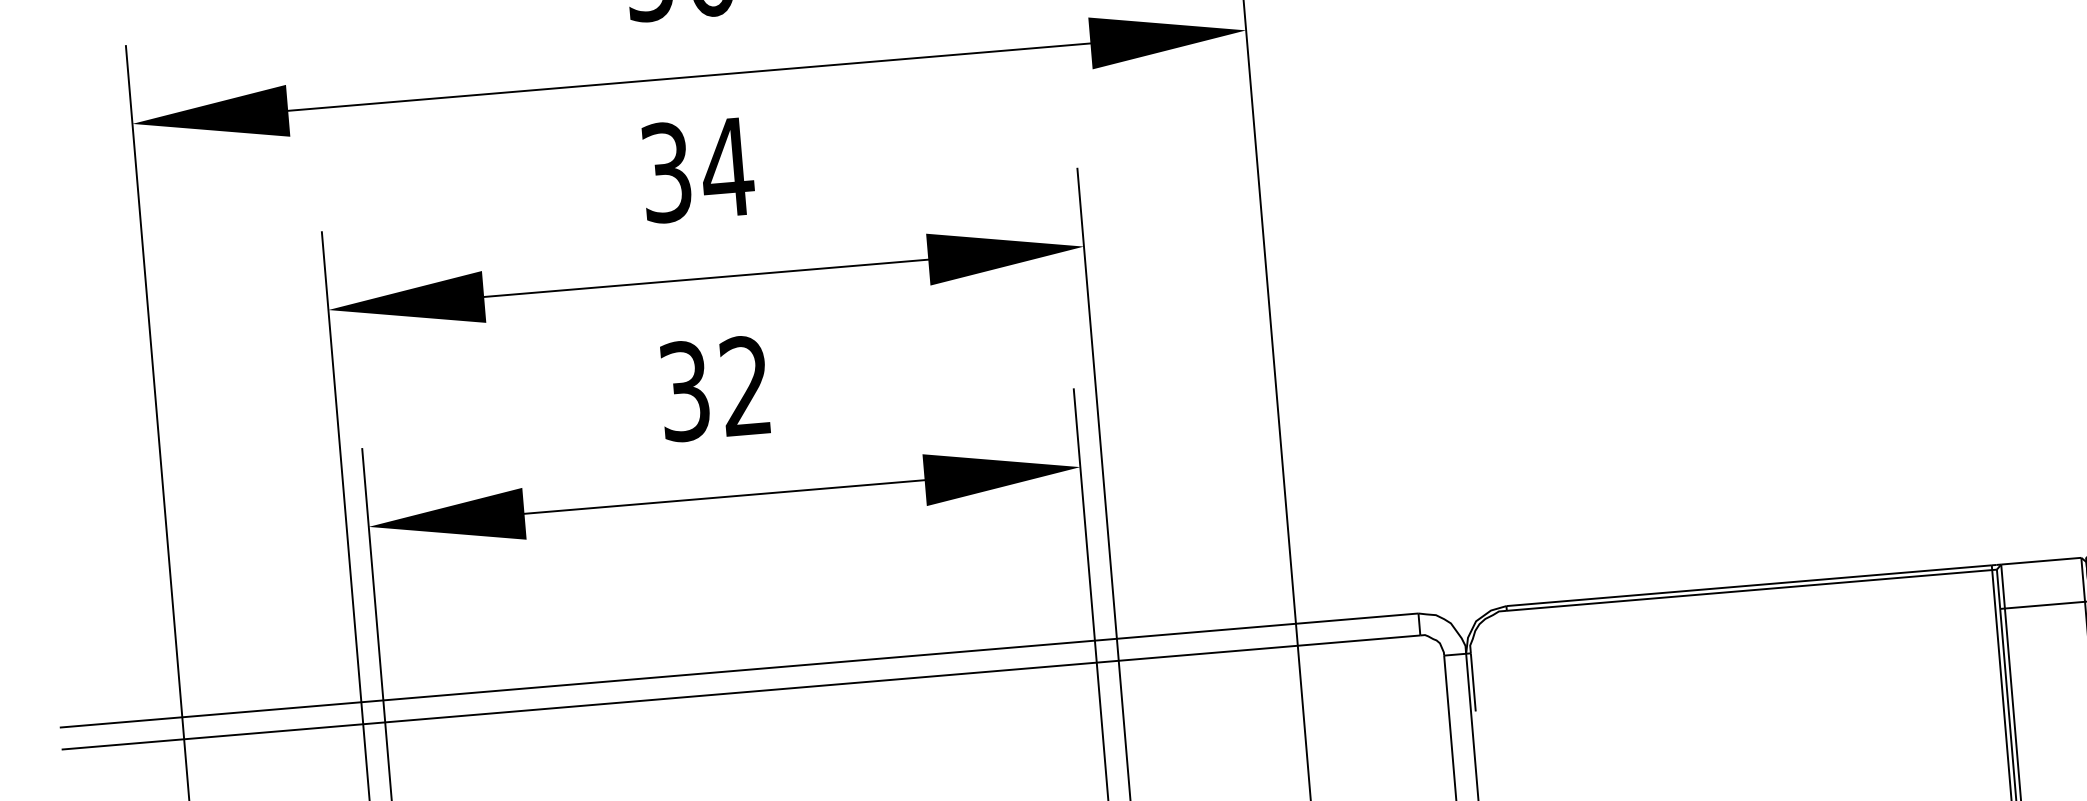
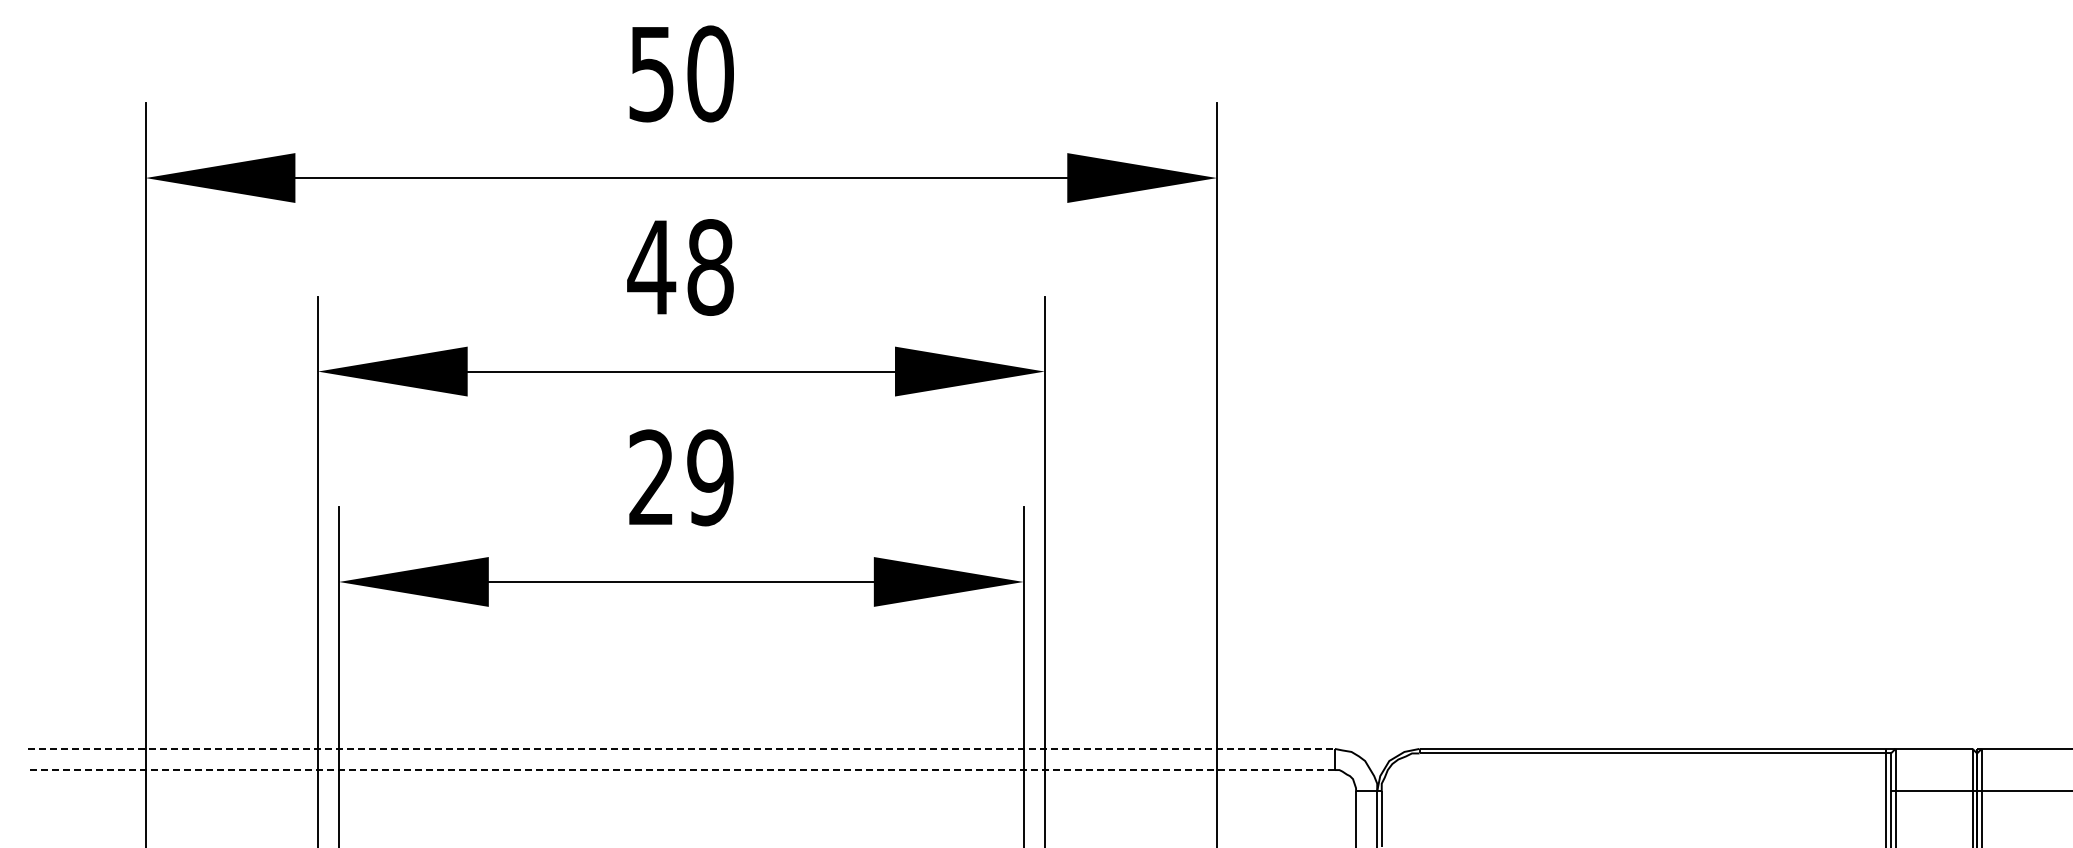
text: (696, 170) -> (680, 267), 34 -> 48
text: (715, 388) -> (681, 477), 32 -> 29
line: (739, 670) -> (681, 748), solid -> dashed
line: (741, 692) -> (681, 770), solid -> dashed

